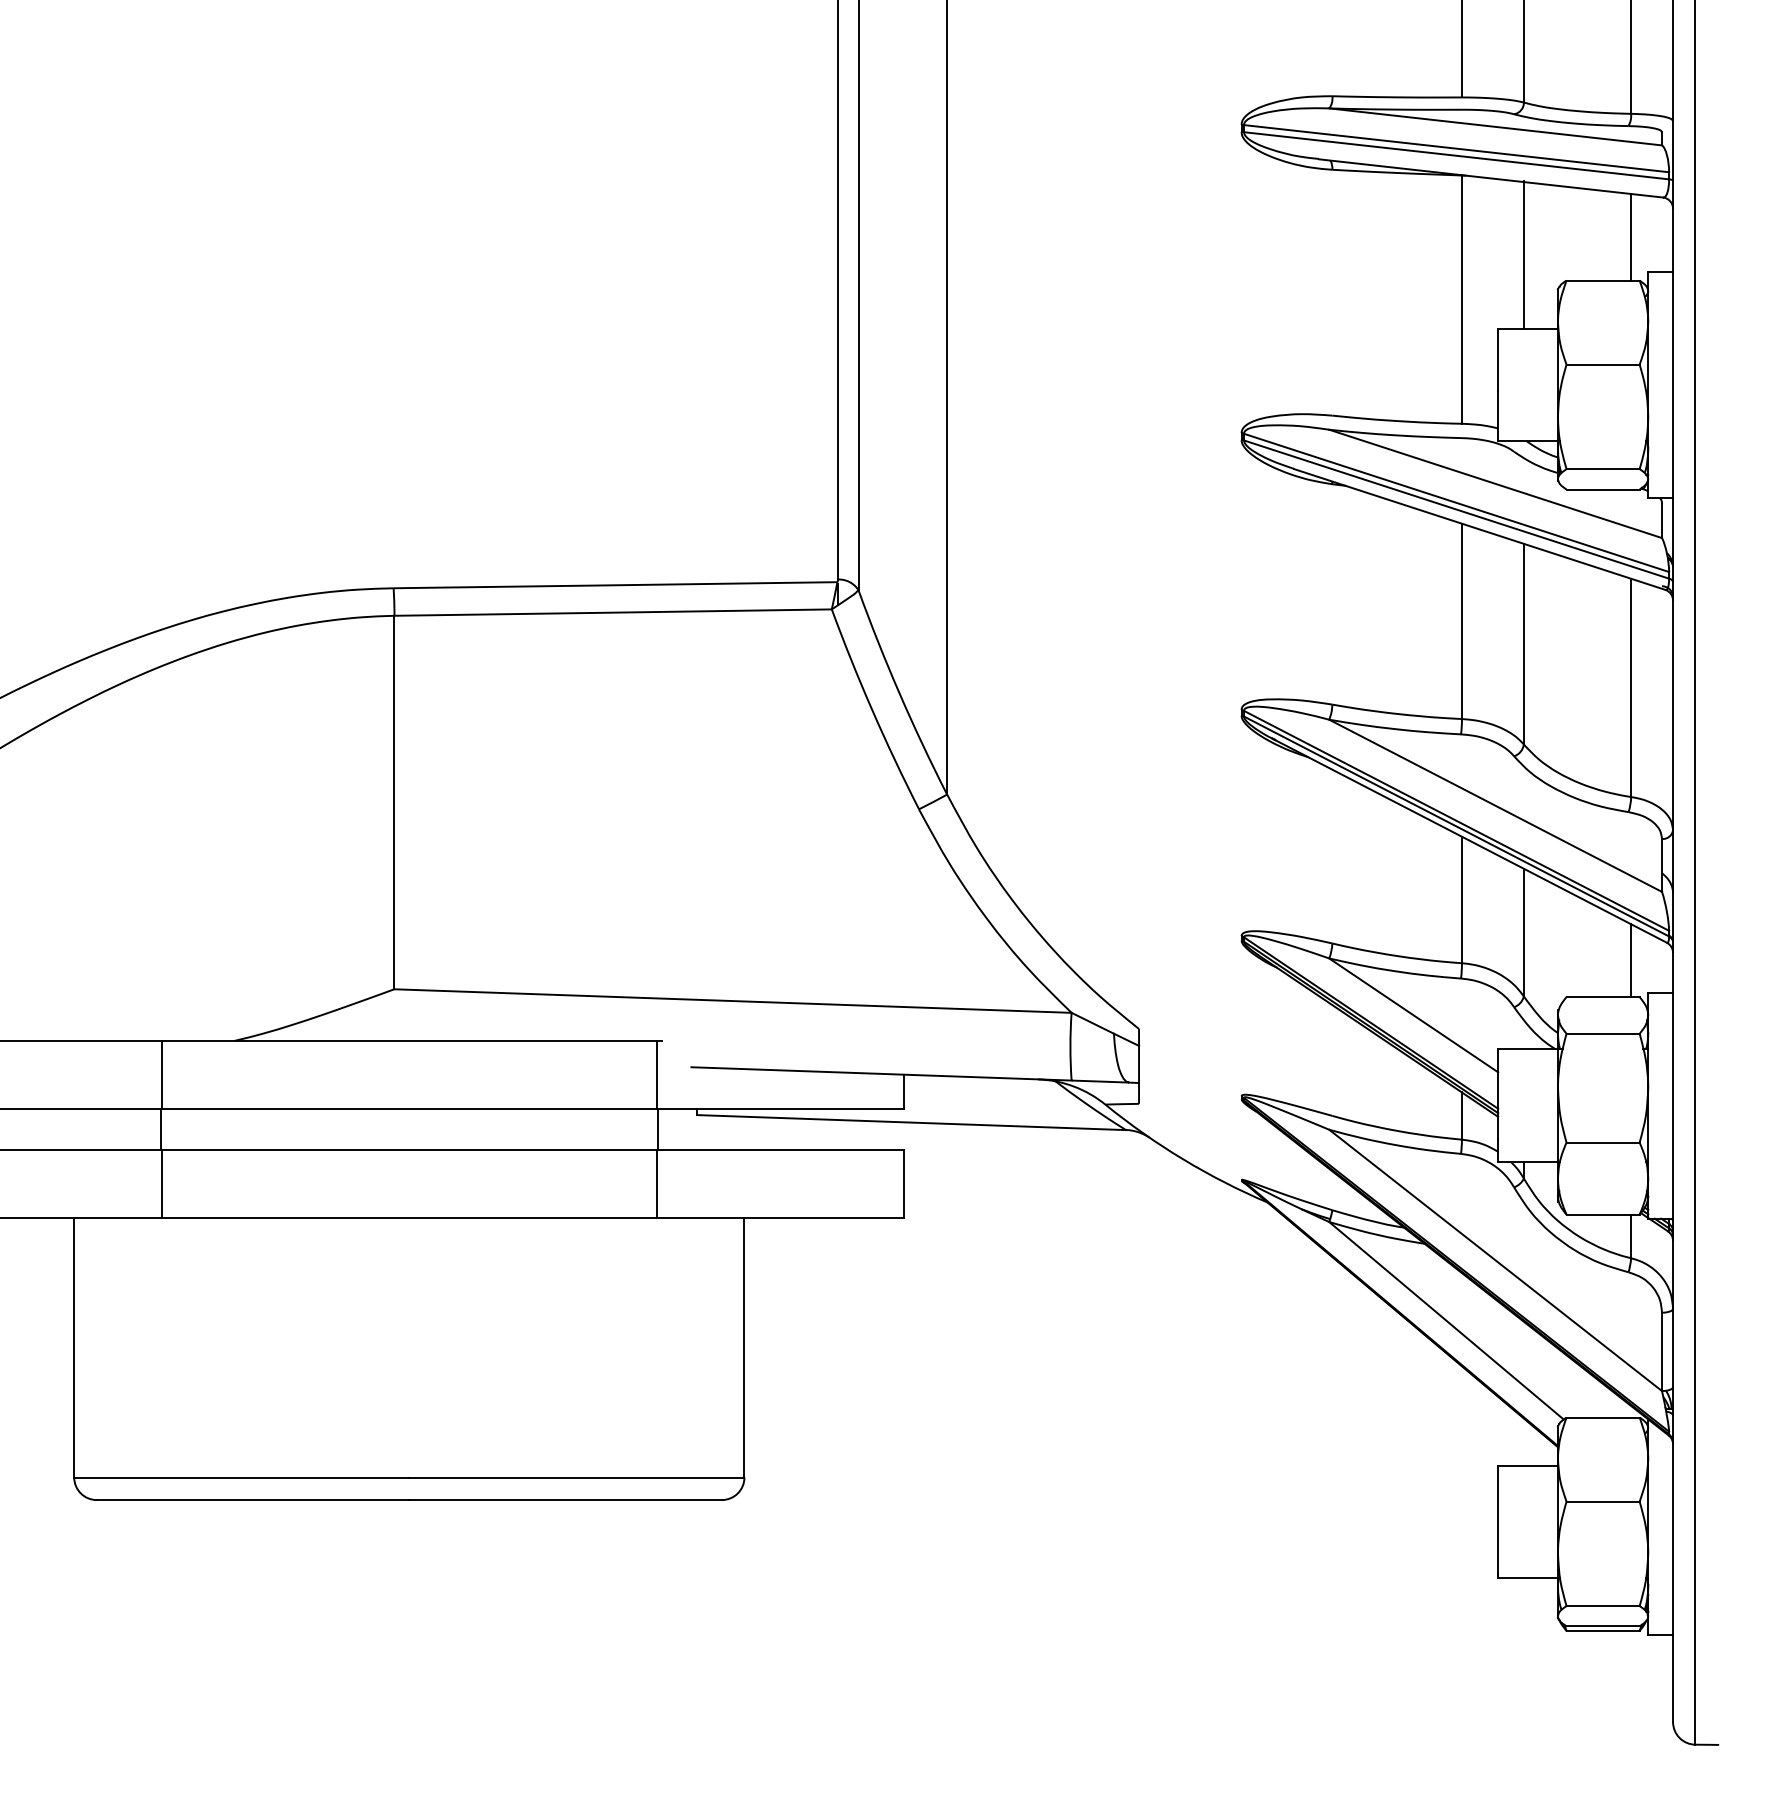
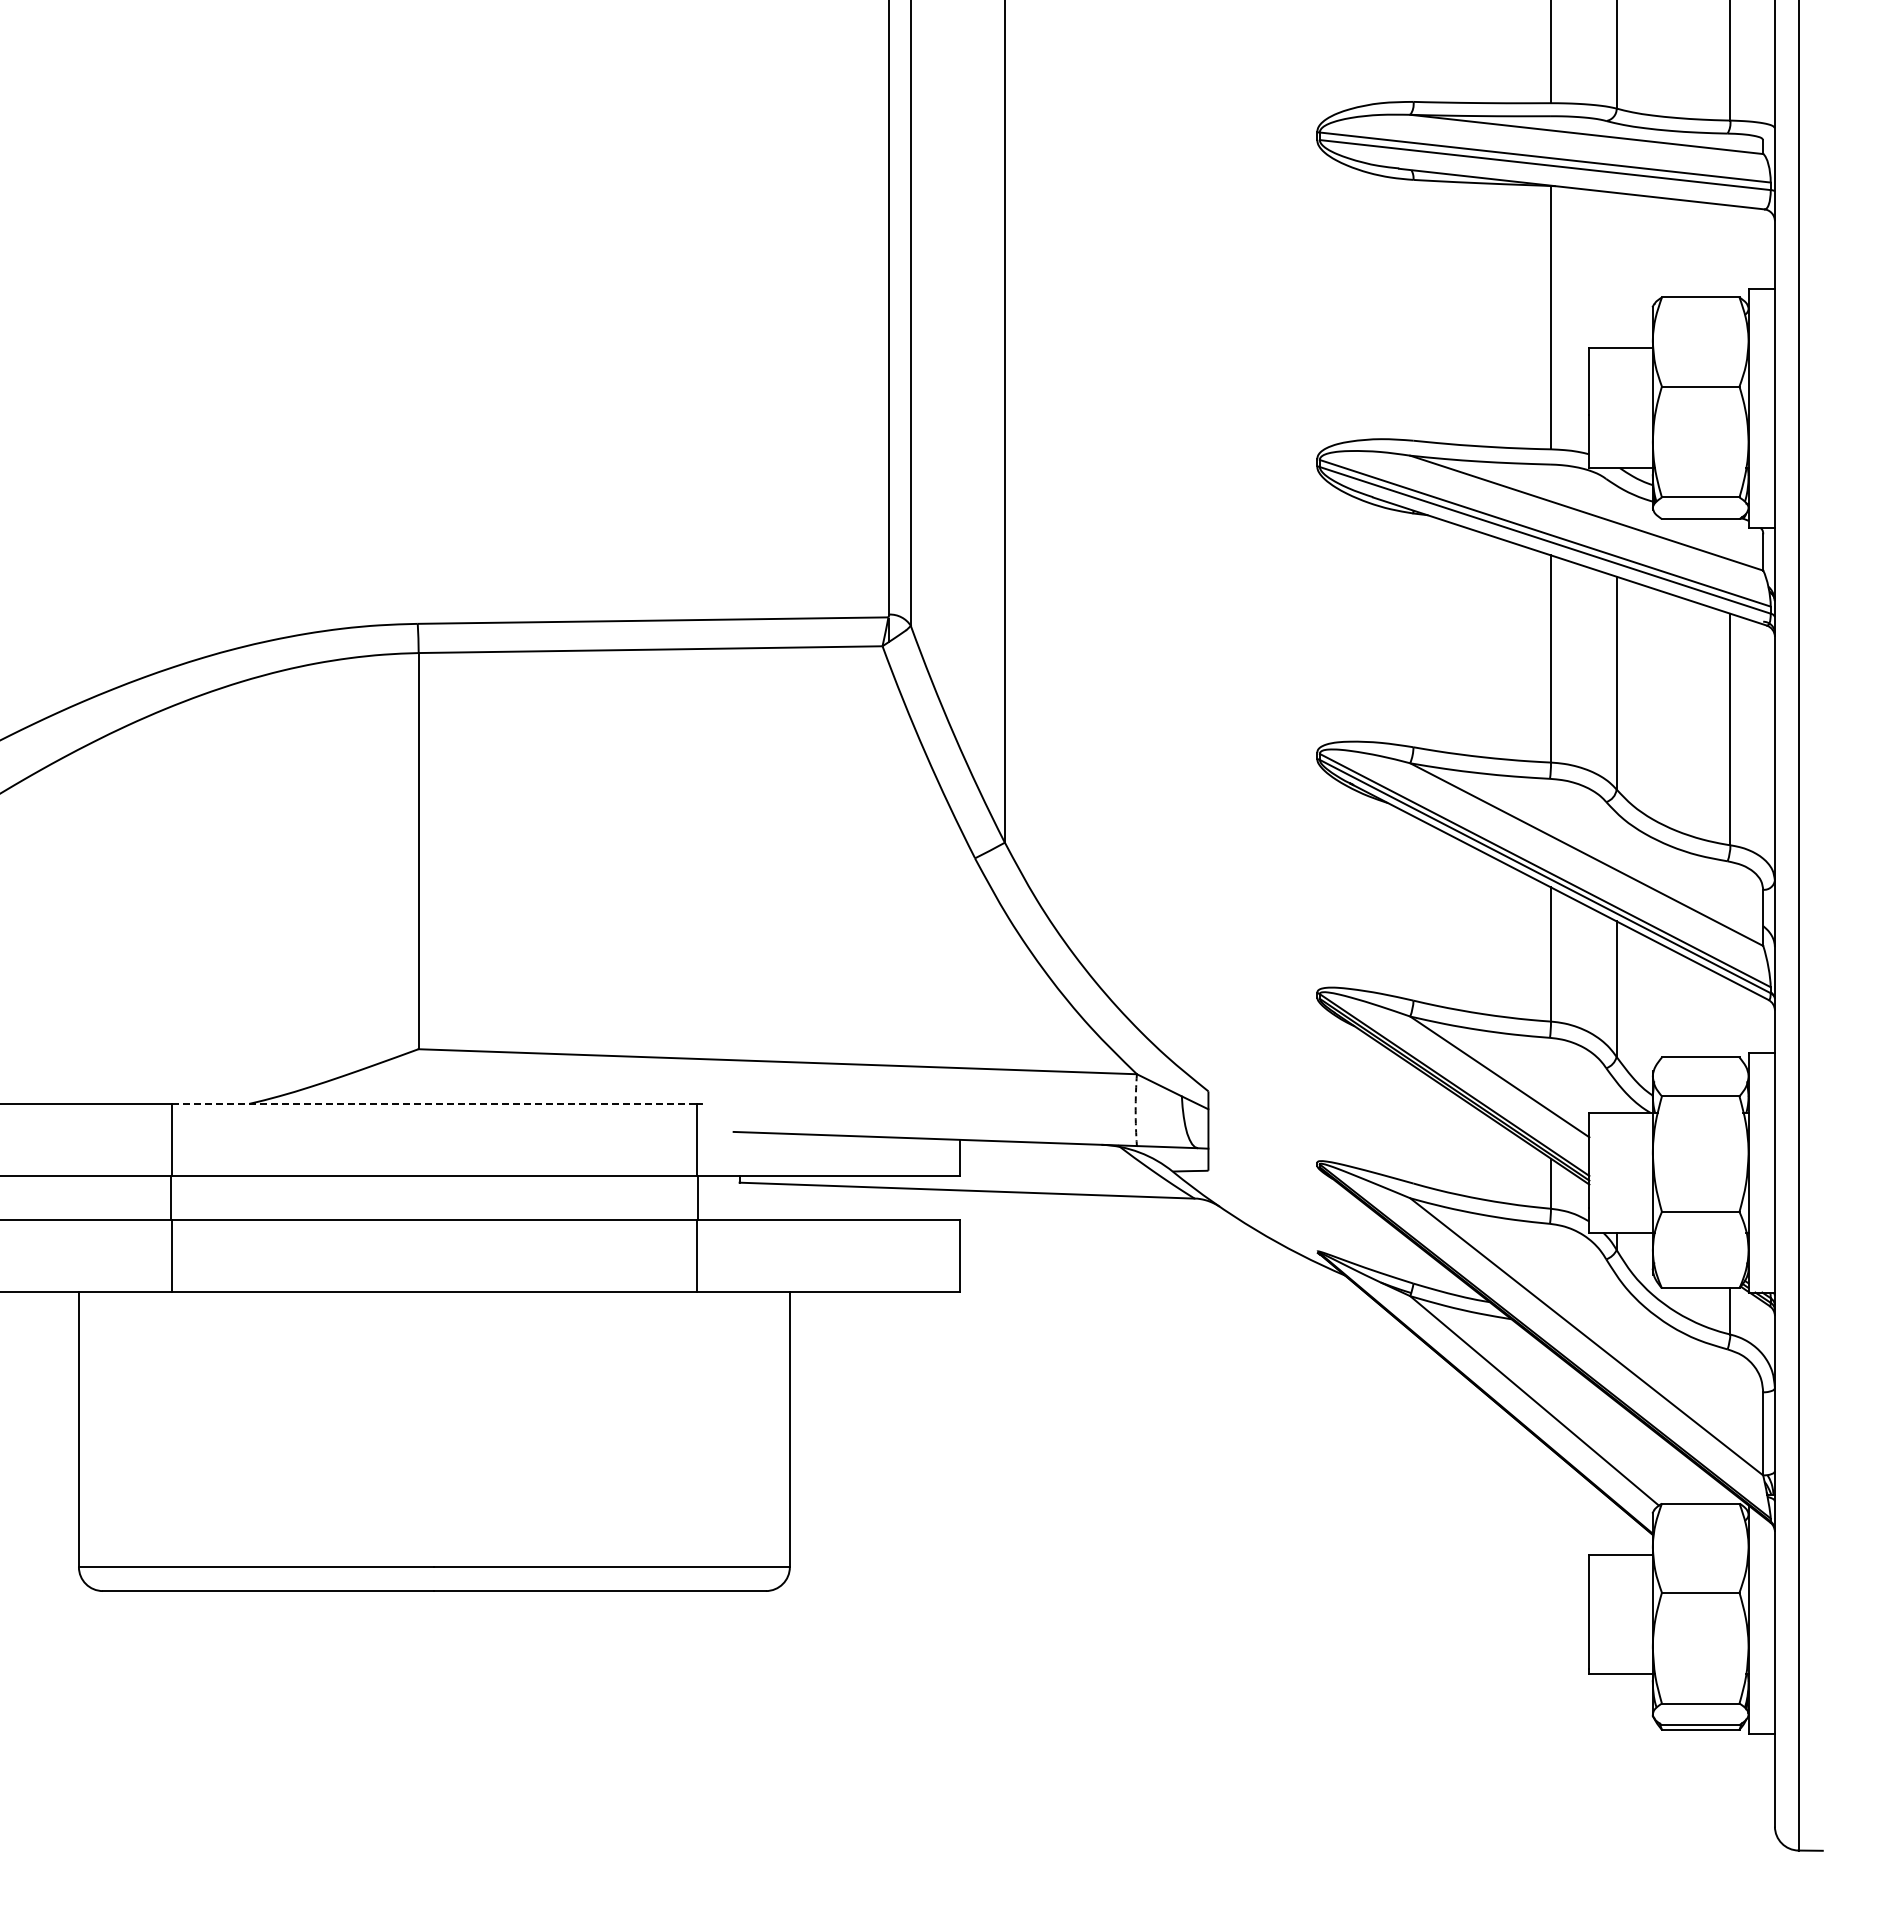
line: (1631, 237) -> (1730, 251), removed
line: (1523, 255) -> (1616, 270), removed
line: (1631, 960) -> (1730, 1018), removed
line: (409, 1040) -> (434, 1103), solid -> dashed
arc: (1070, 1047) -> (1135, 1110), solid -> dashed

